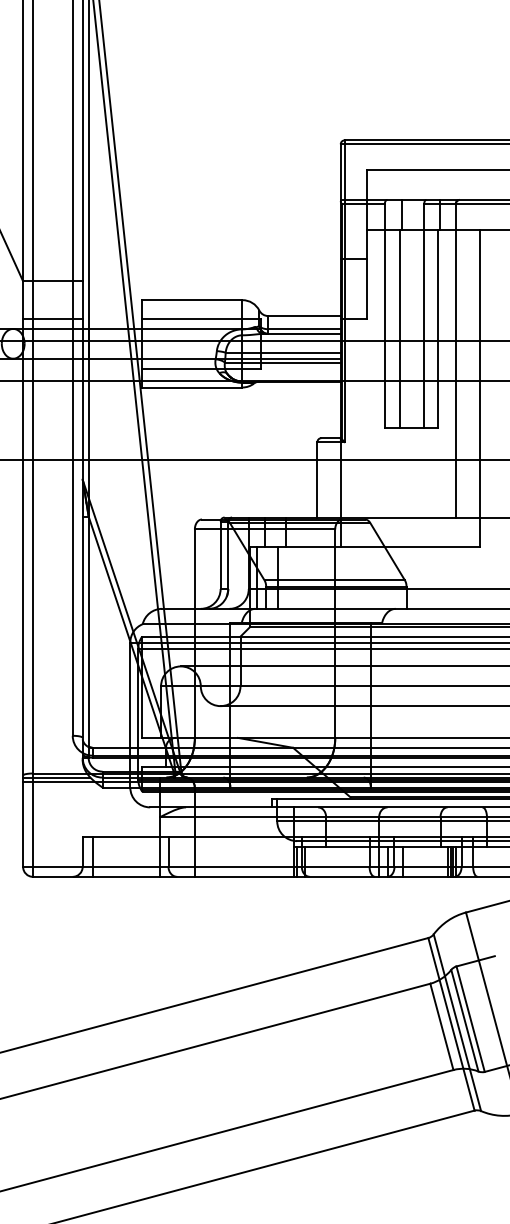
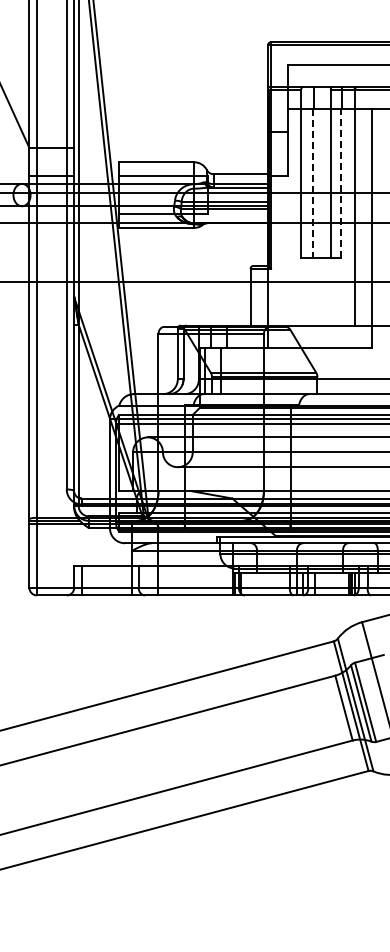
line: (399, 328) -> (312, 183), solid -> dashed
line: (438, 328) -> (341, 183), solid -> dashed

